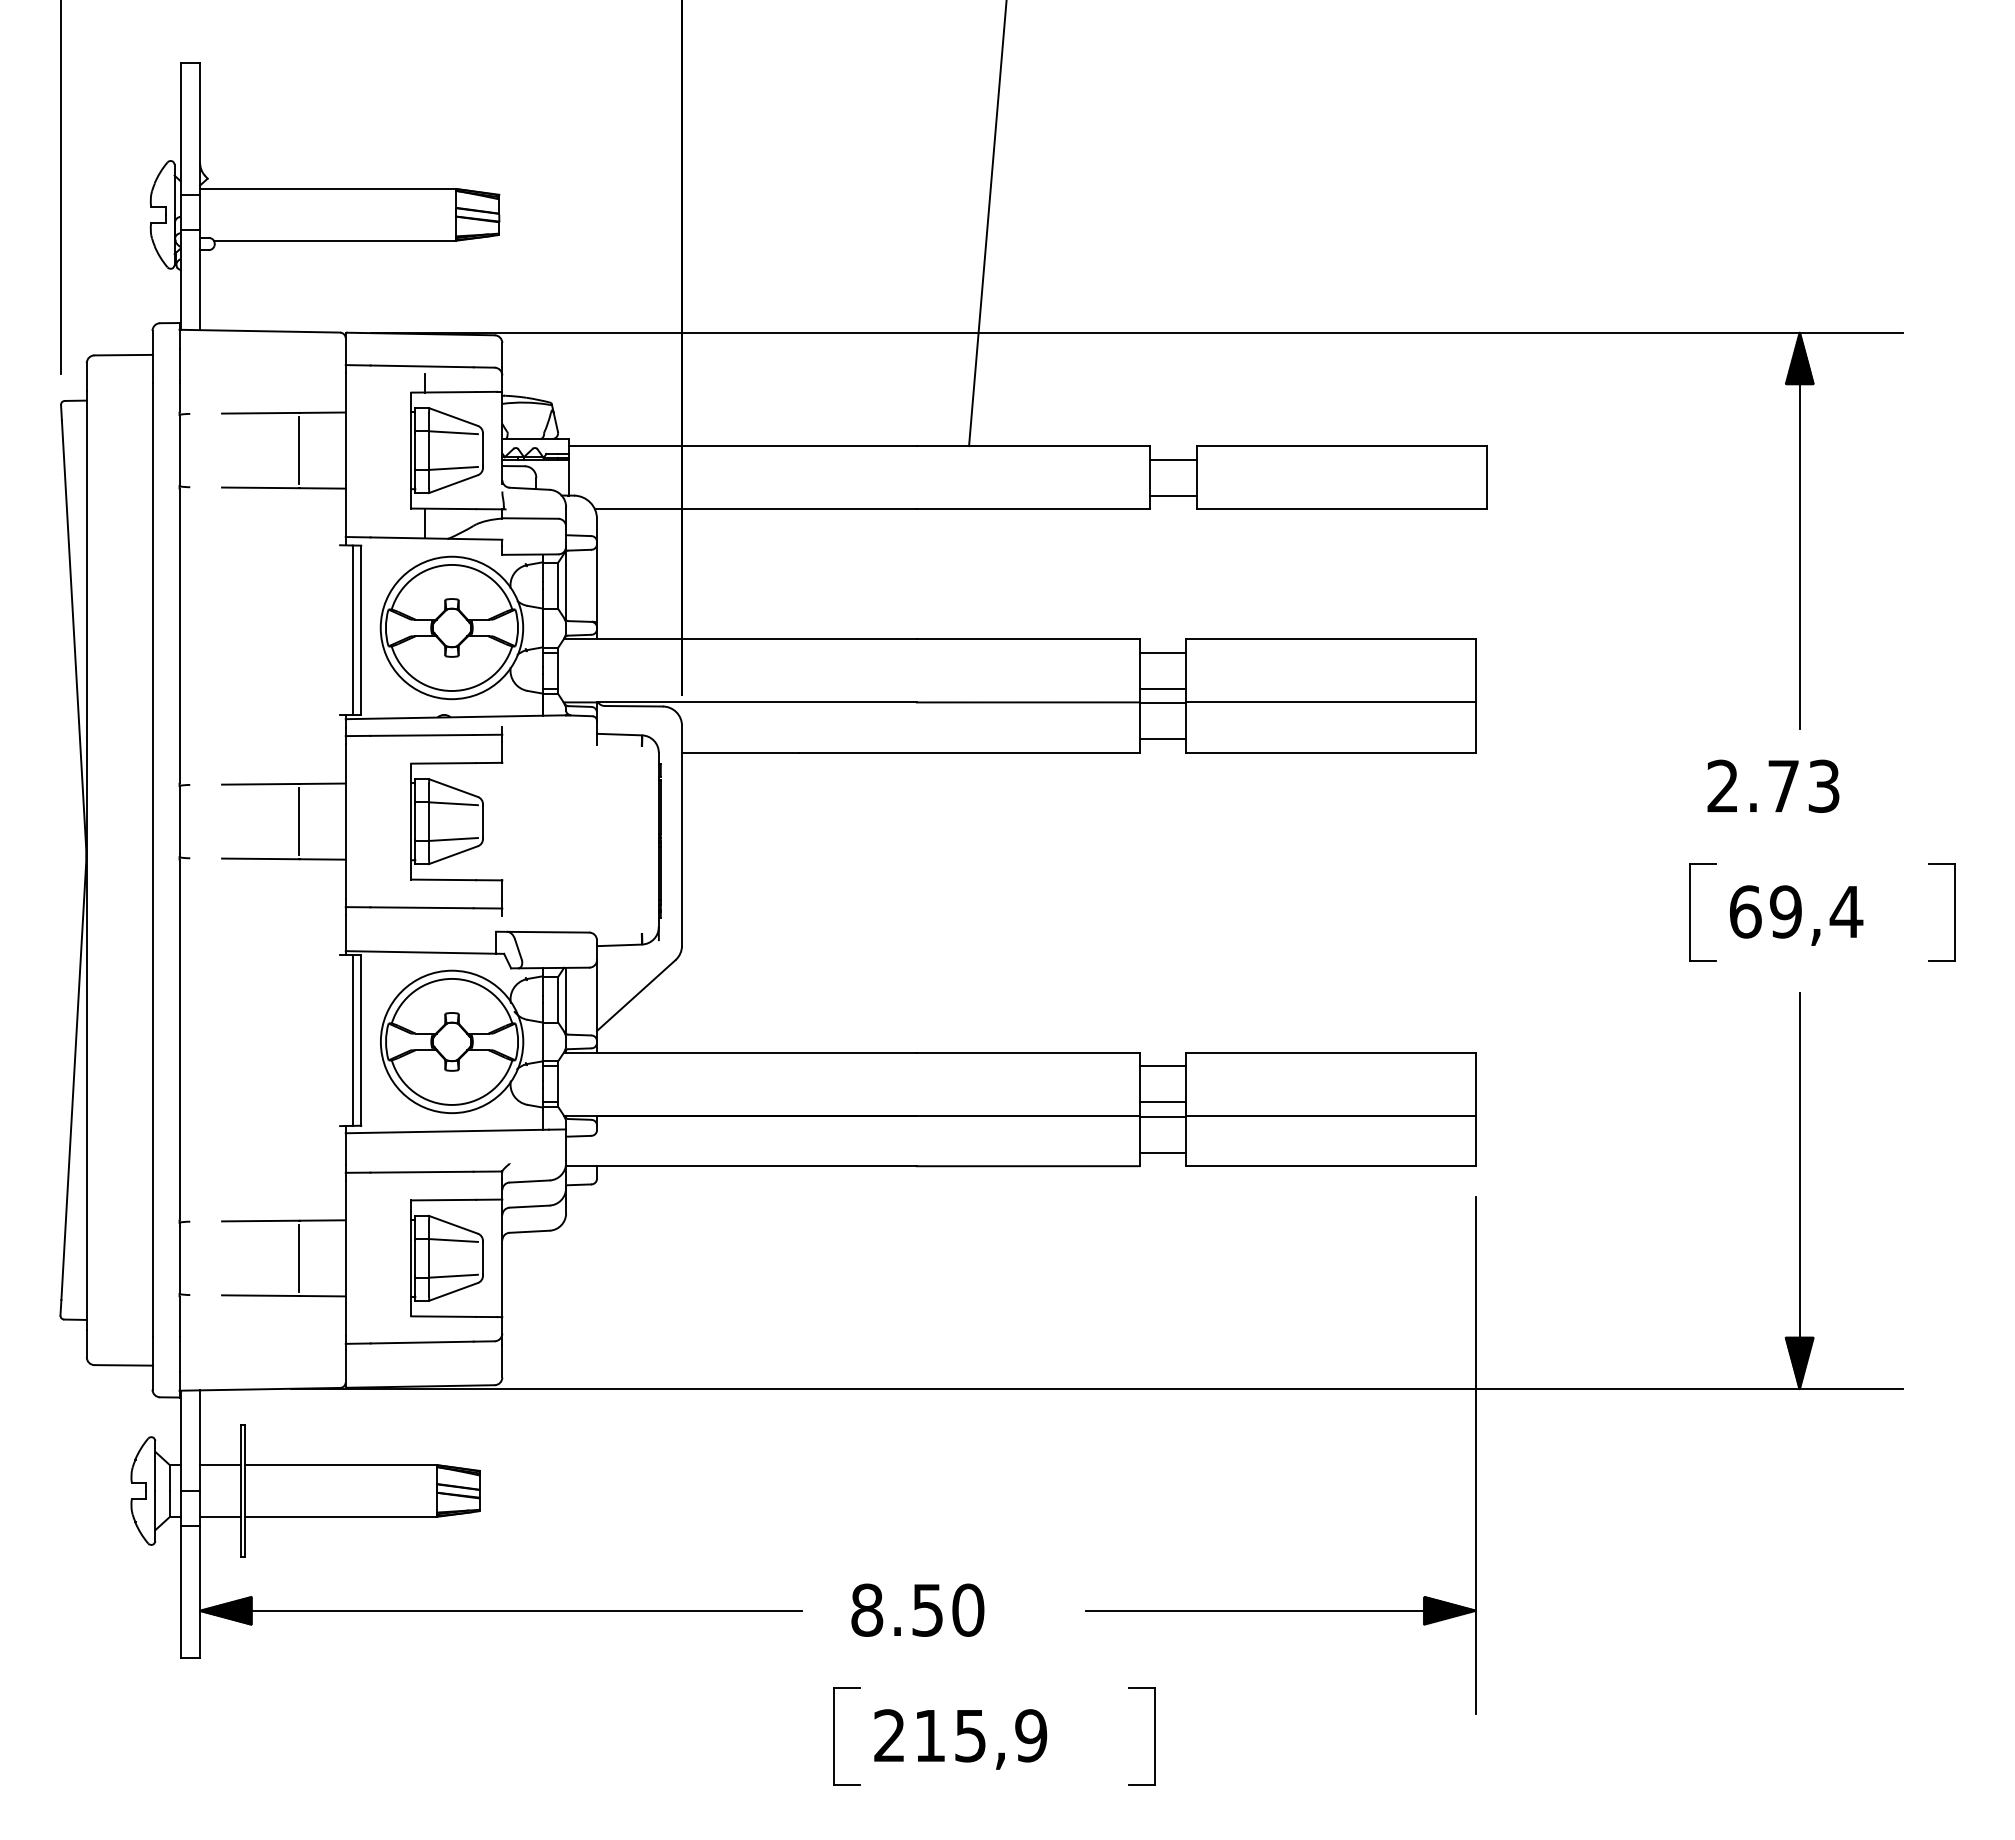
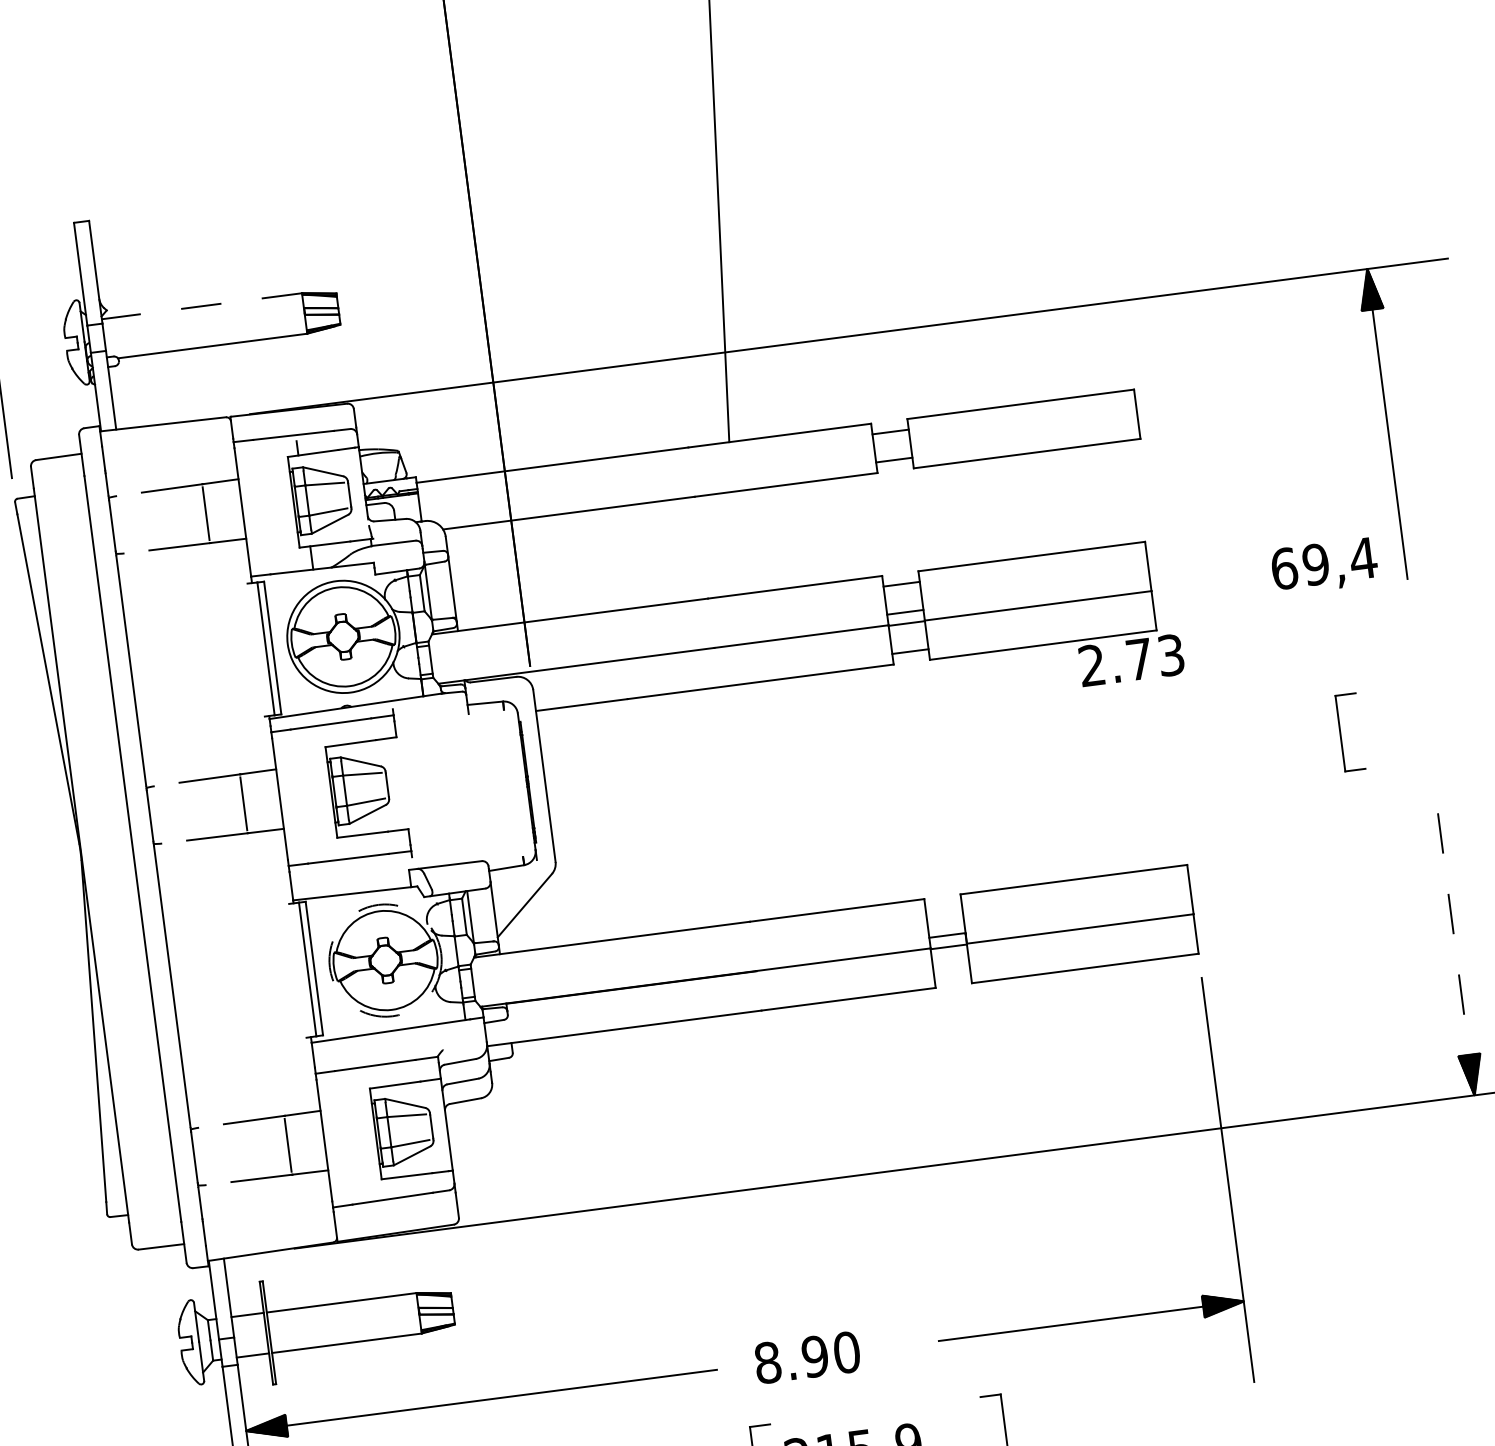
line: (328, 189) -> (202, 306), solid -> dashed
text: (1773, 785) -> (1131, 659), moved
text: (1796, 915) -> (1324, 566), moved
circle: (451, 1041) -> (385, 960), solid -> dashed
line: (1162, 1066) -> (943, 907), removed
line: (1162, 1152) -> (952, 974), removed
line: (1799, 1190) -> (1454, 939), solid -> dashed
text: (927, 1609) -> (814, 1356), 8.50 -> 8.90

